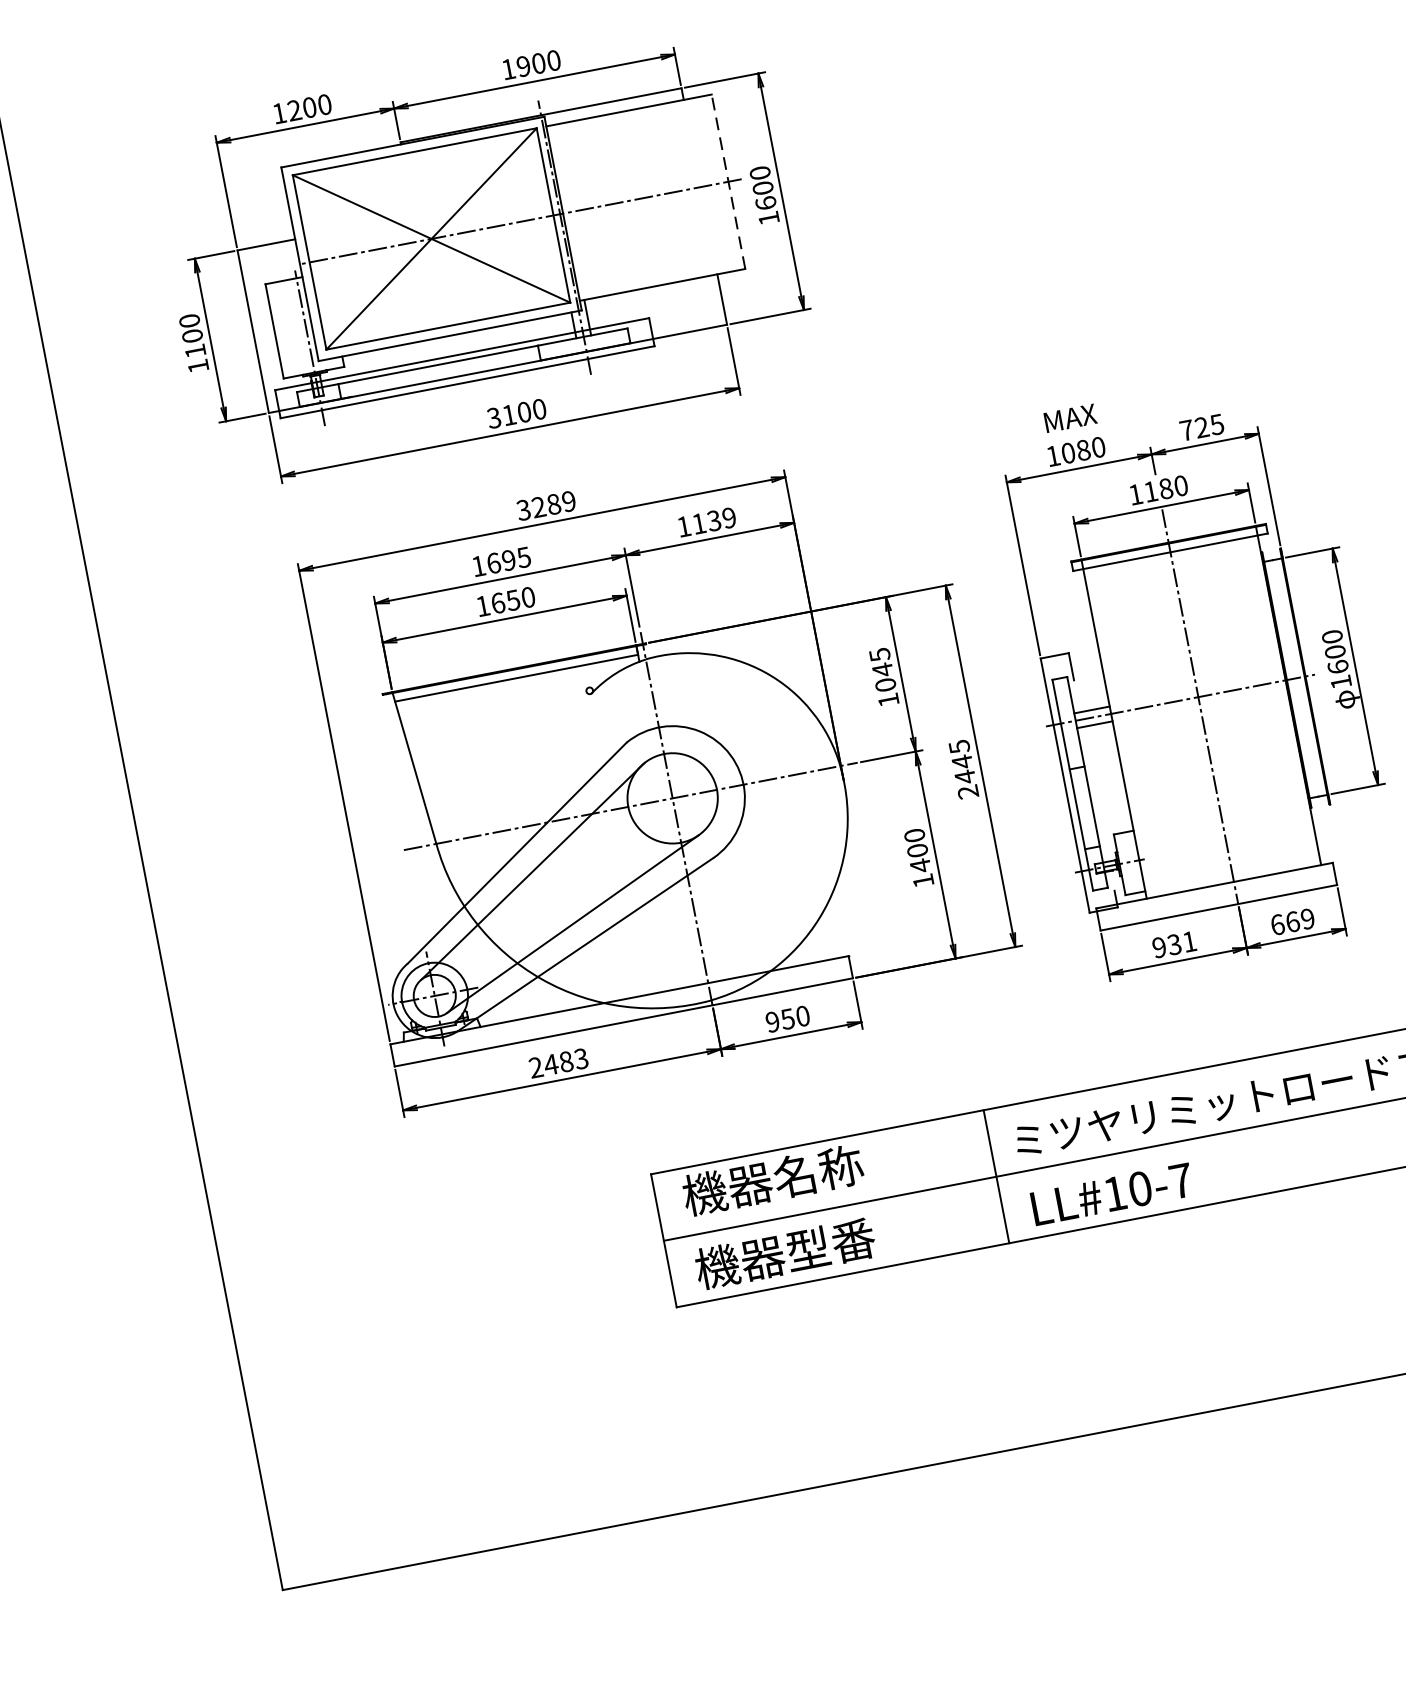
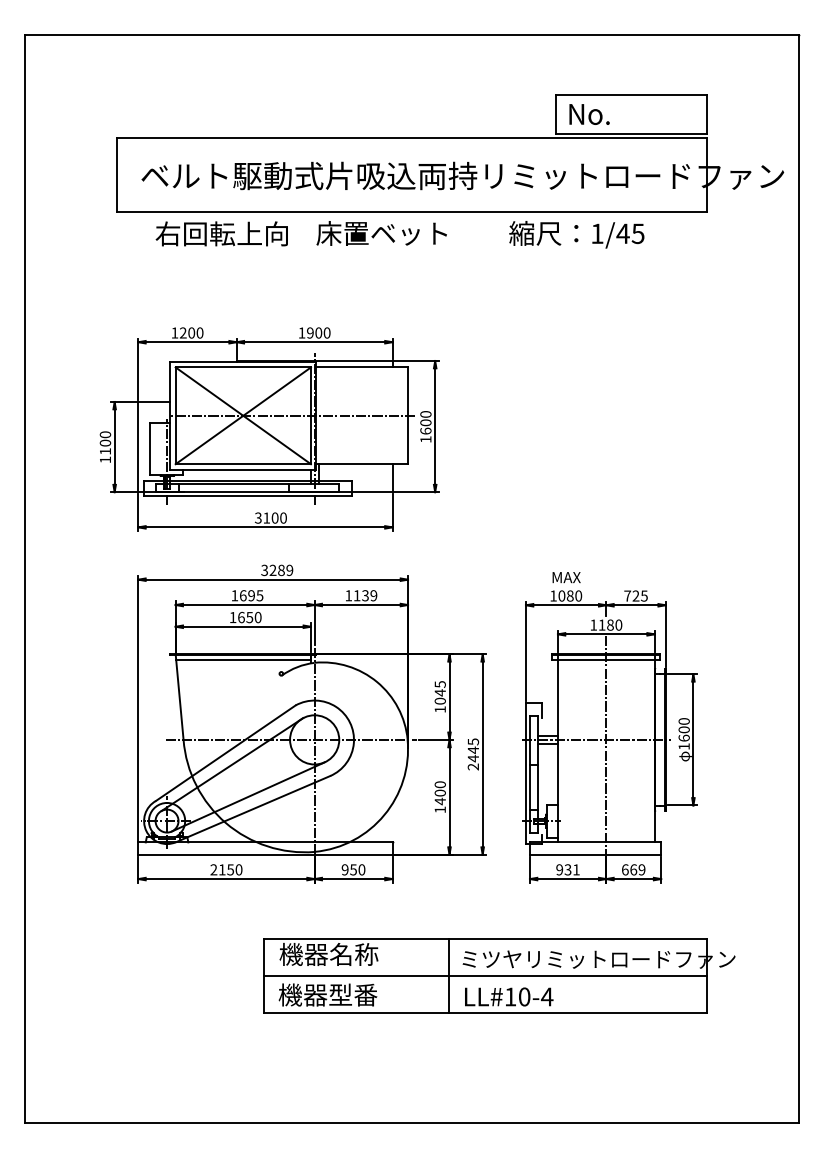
line: (729, 181) -> (408, 415), dashed -> solid
text: (565, 1061) -> (230, 869), 2483 -> 2150
text: (1181, 1180) -> (547, 996), LL#10-7 -> LL#10-4

